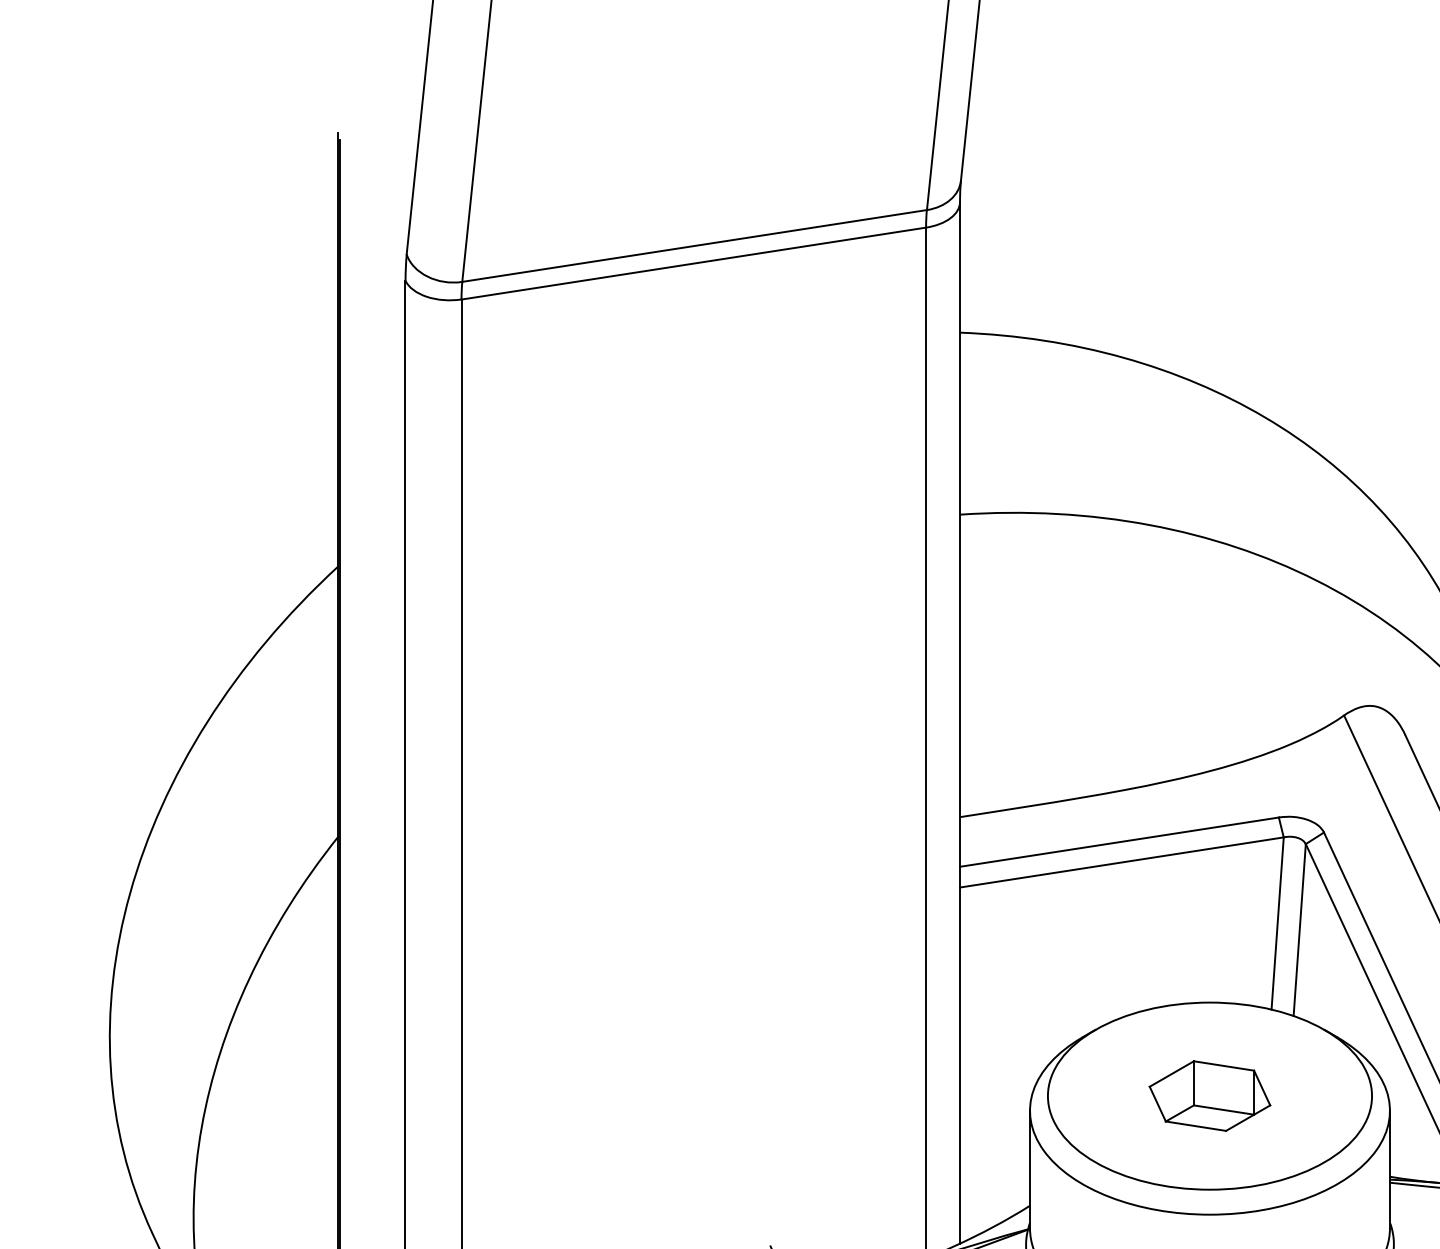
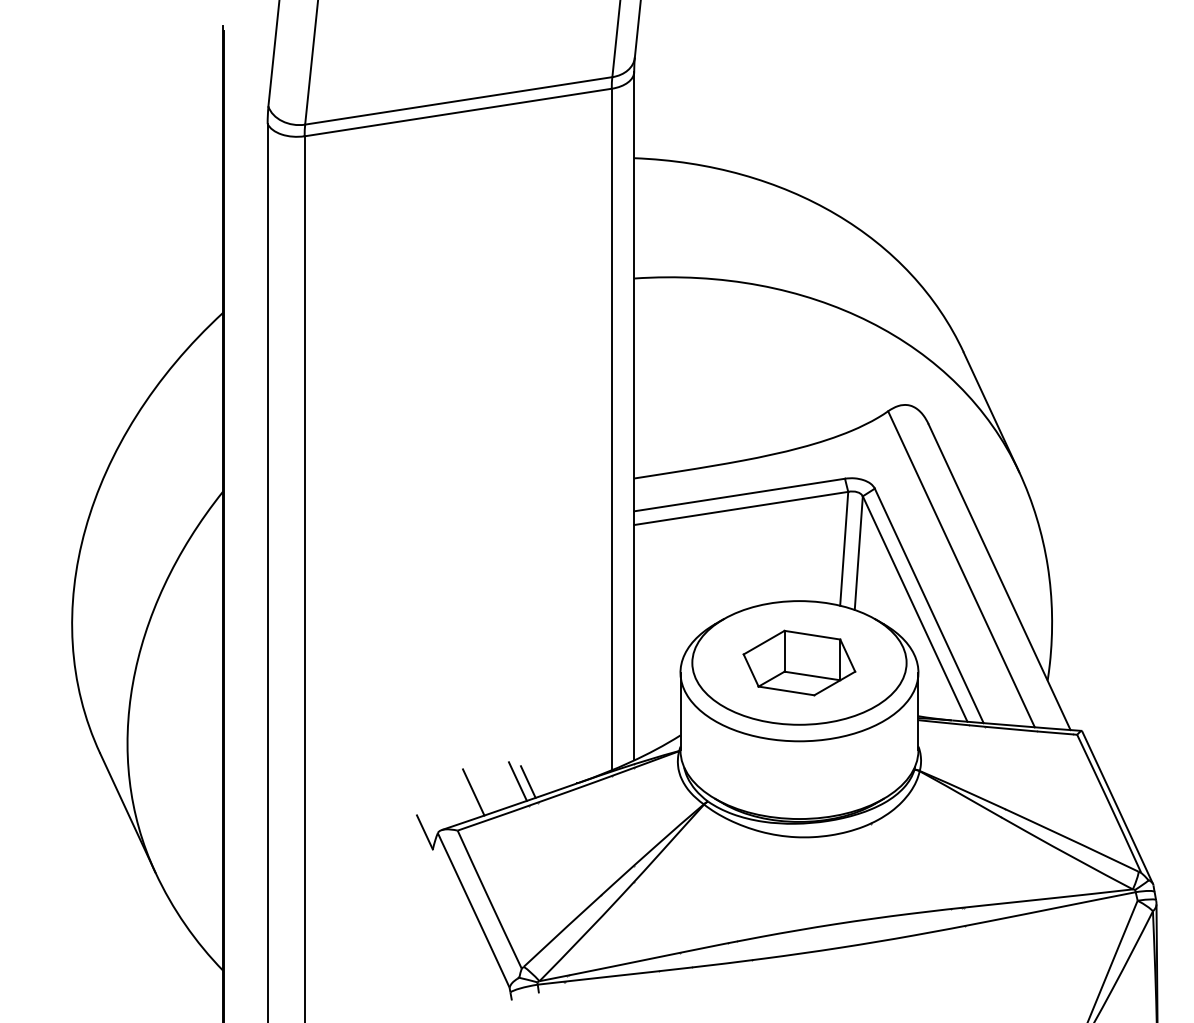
part: (1210, 1095) -> (799, 662), size x1.4

